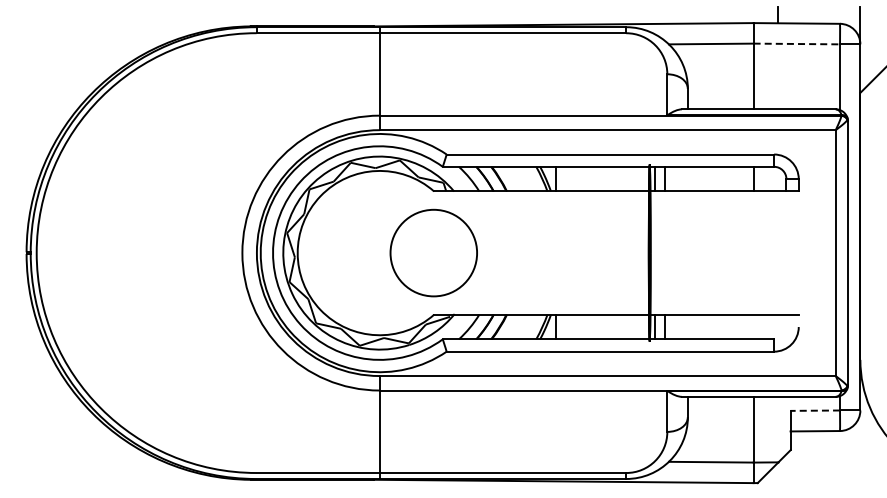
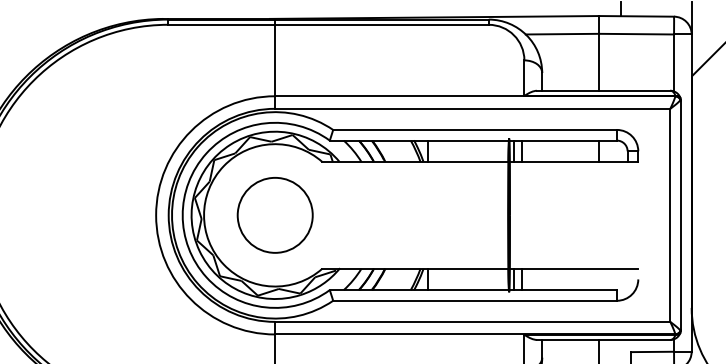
line: (797, 44) -> (637, 34), dashed -> solid
circle: (433, 252) -> (274, 214), moved
line: (815, 410) -> (652, 351), dashed -> solid

